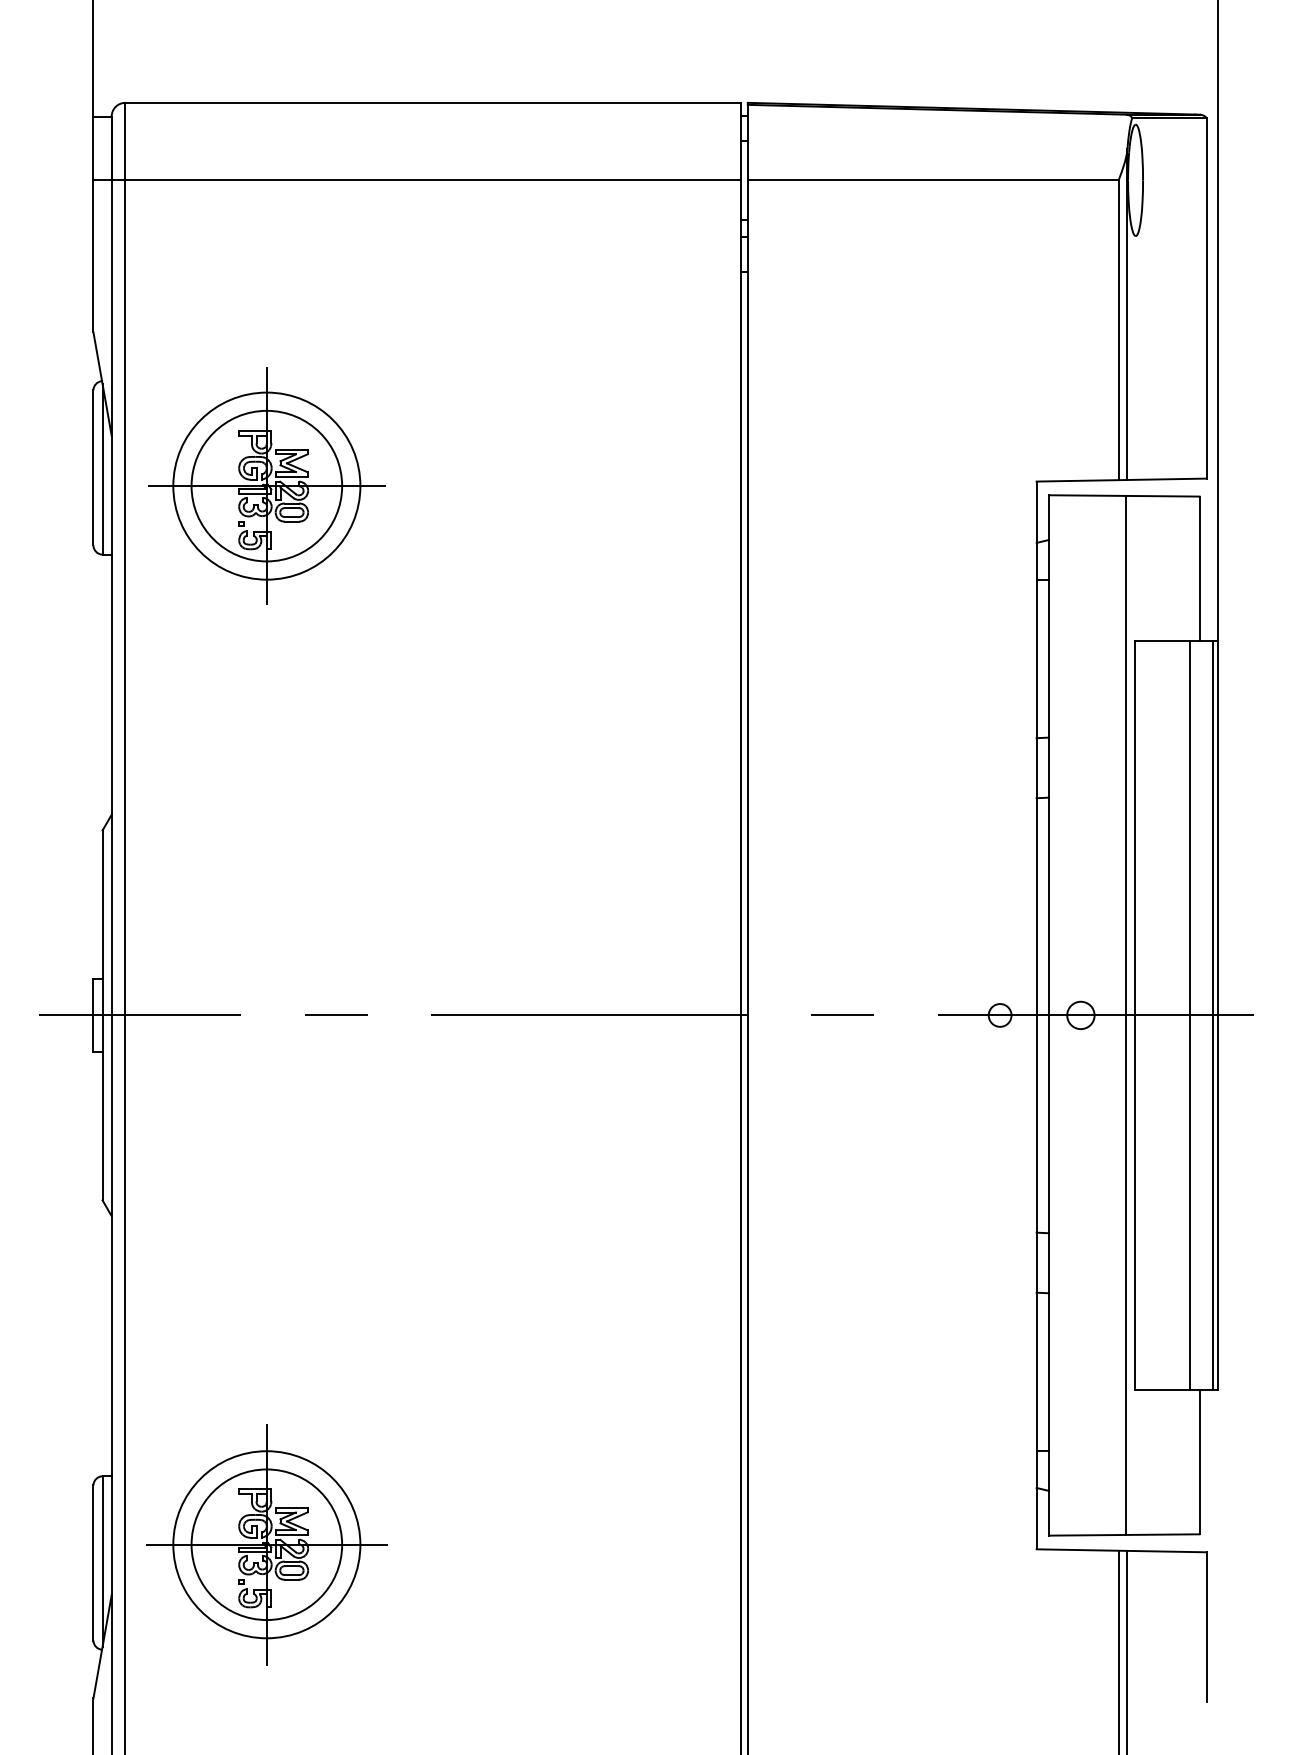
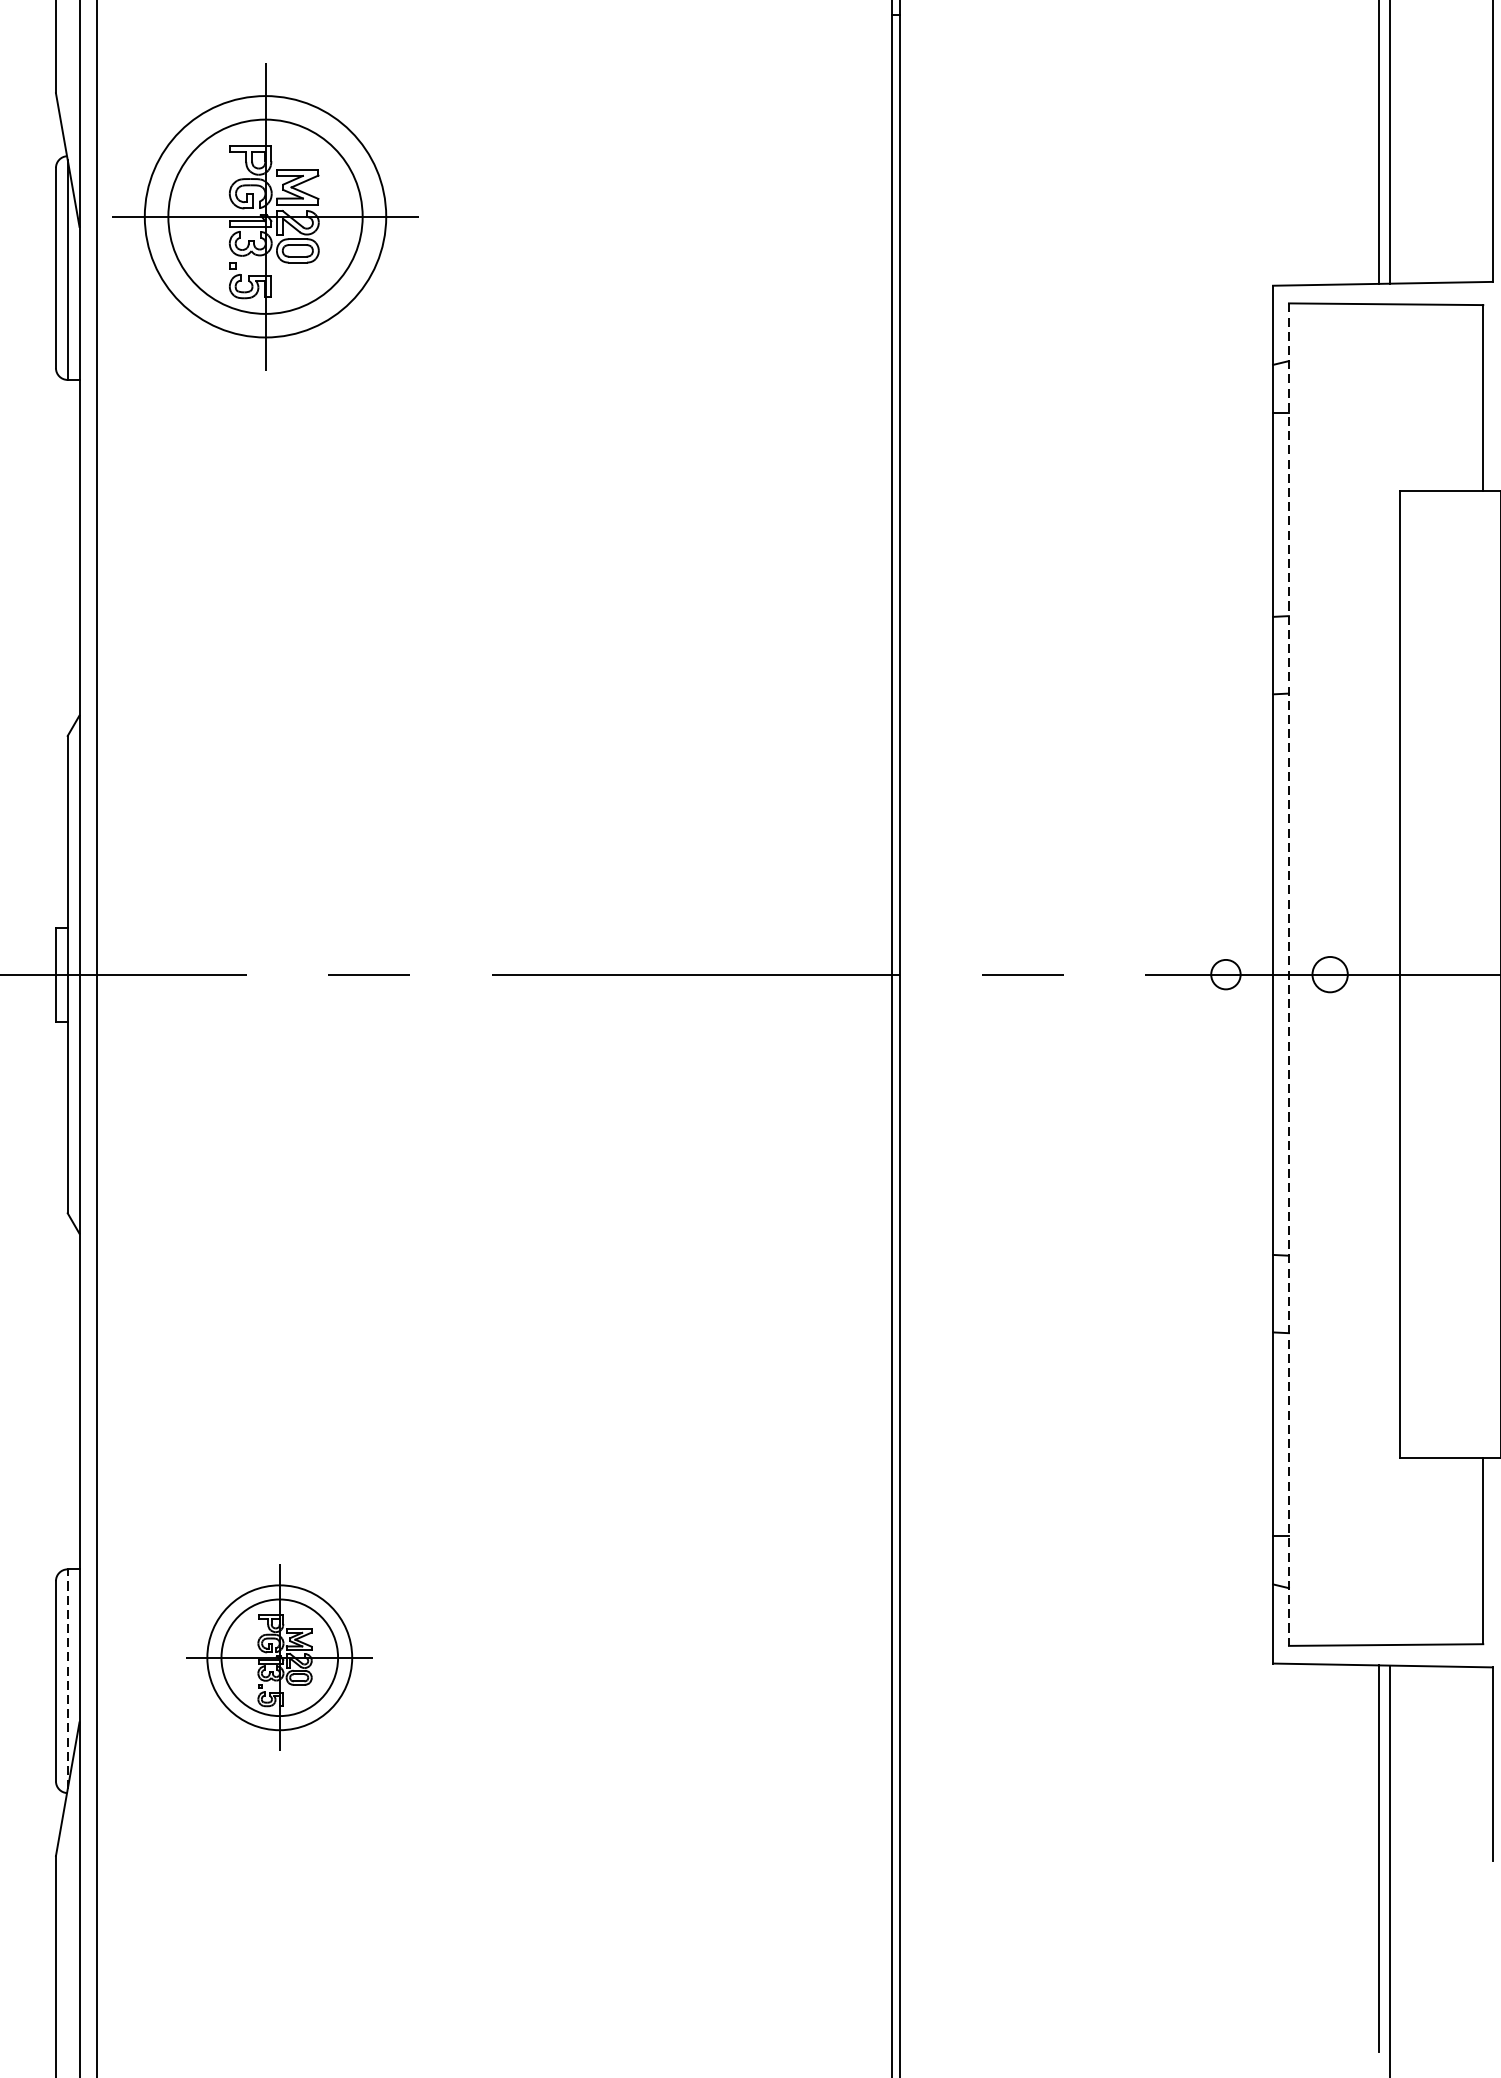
part: (266, 485) -> (265, 215), moved
line: (1125, 1014) -> (1387, 973), removed
line: (1048, 1015) -> (1288, 974), solid -> dashed
line: (1189, 1015) -> (1470, 974), removed
part: (266, 1544) -> (279, 1657), size x0.6
line: (102, 1561) -> (67, 1679), solid -> dashed

